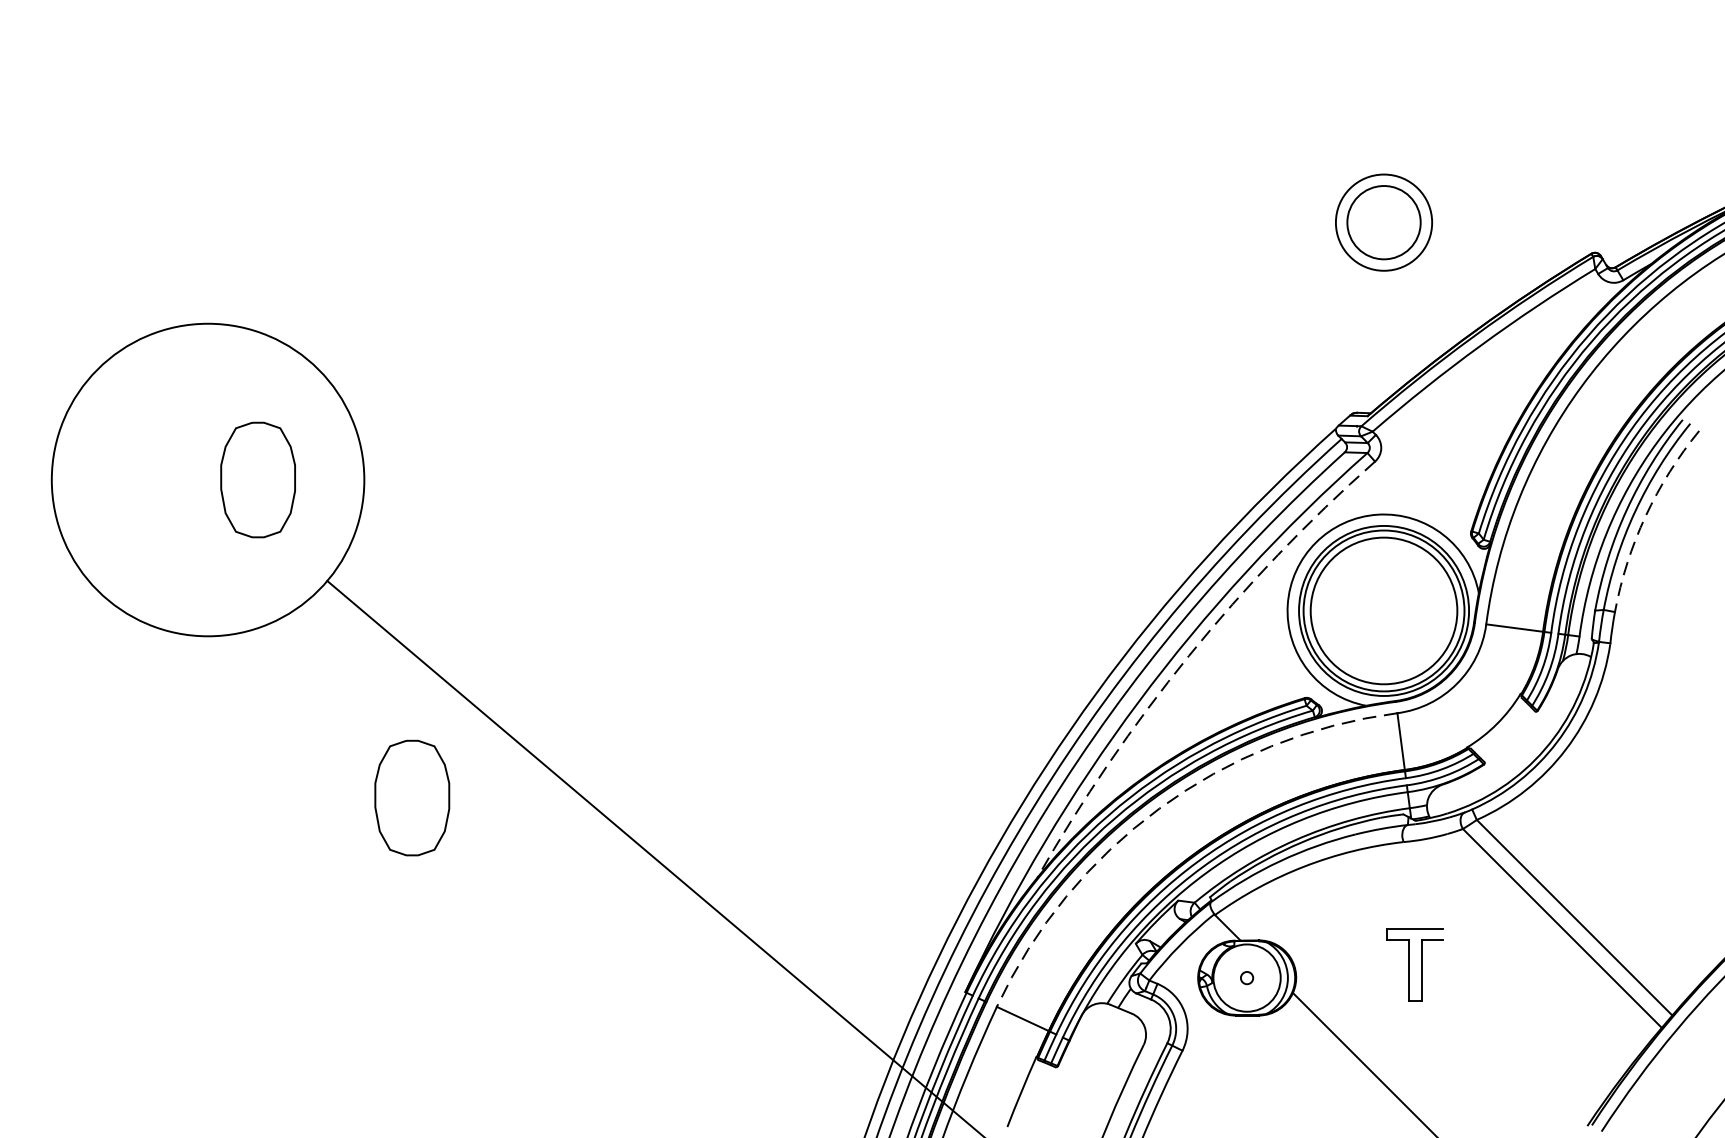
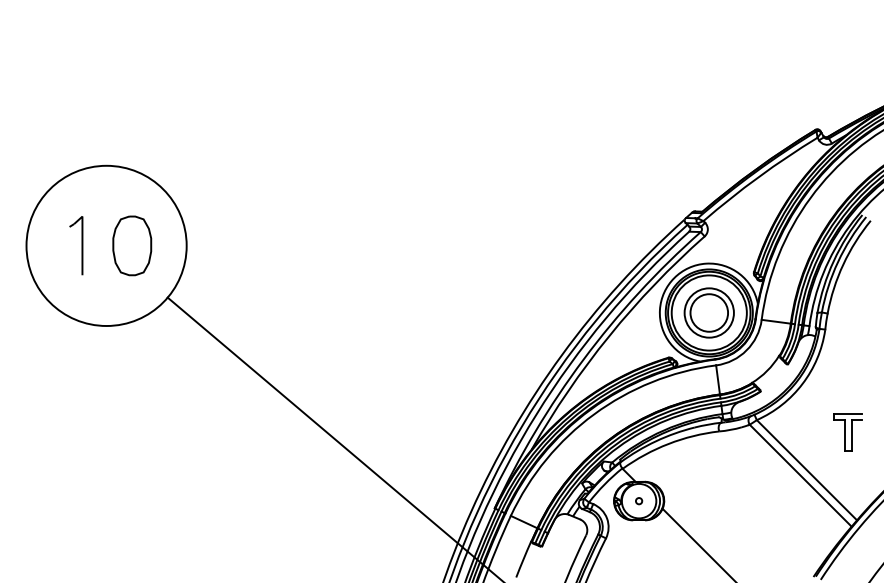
part: (1382, 221) -> (708, 312), moved
part: (149, 479) -> (76, 245), added
arc: (1645, 516) -> (843, 264), dashed -> solid
arc: (1189, 656) -> (609, 336), dashed -> solid
part: (412, 797) -> (211, 408), removed
arc: (1160, 808) -> (594, 414), dashed -> solid
part: (1413, 965) -> (847, 432), moved

